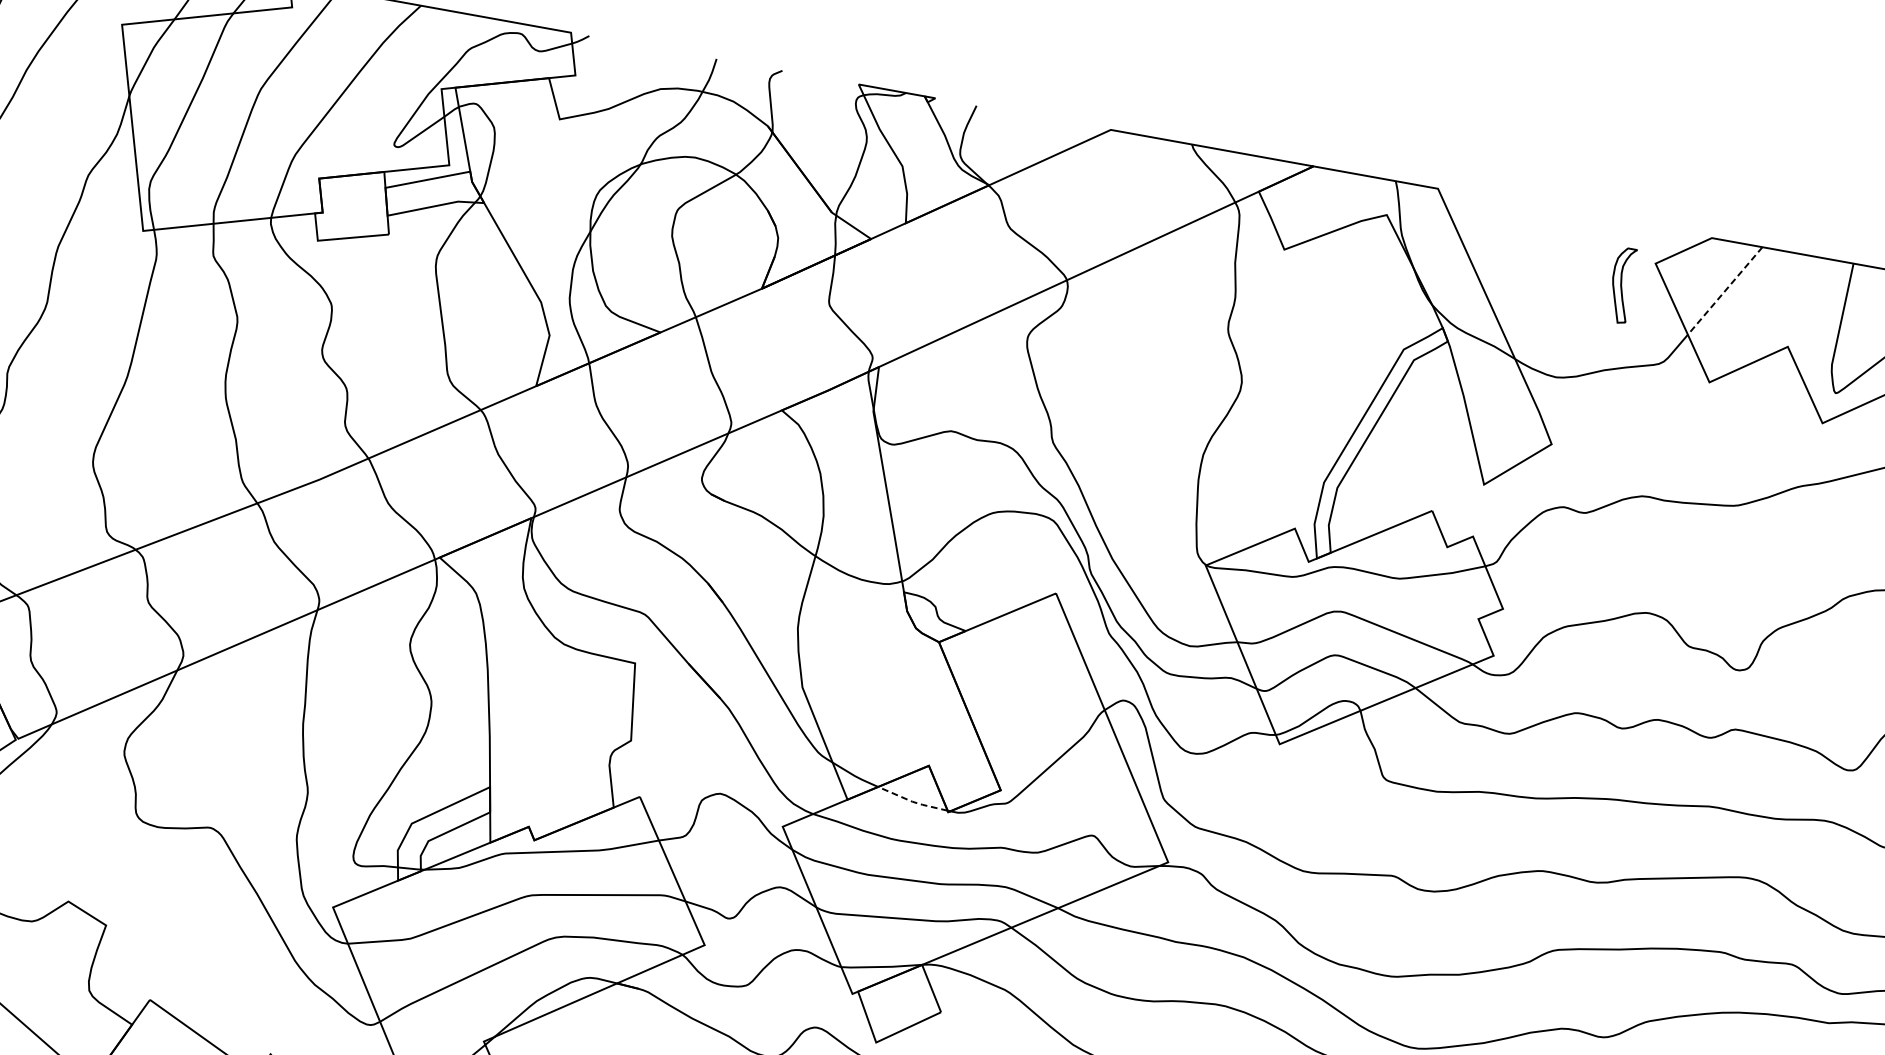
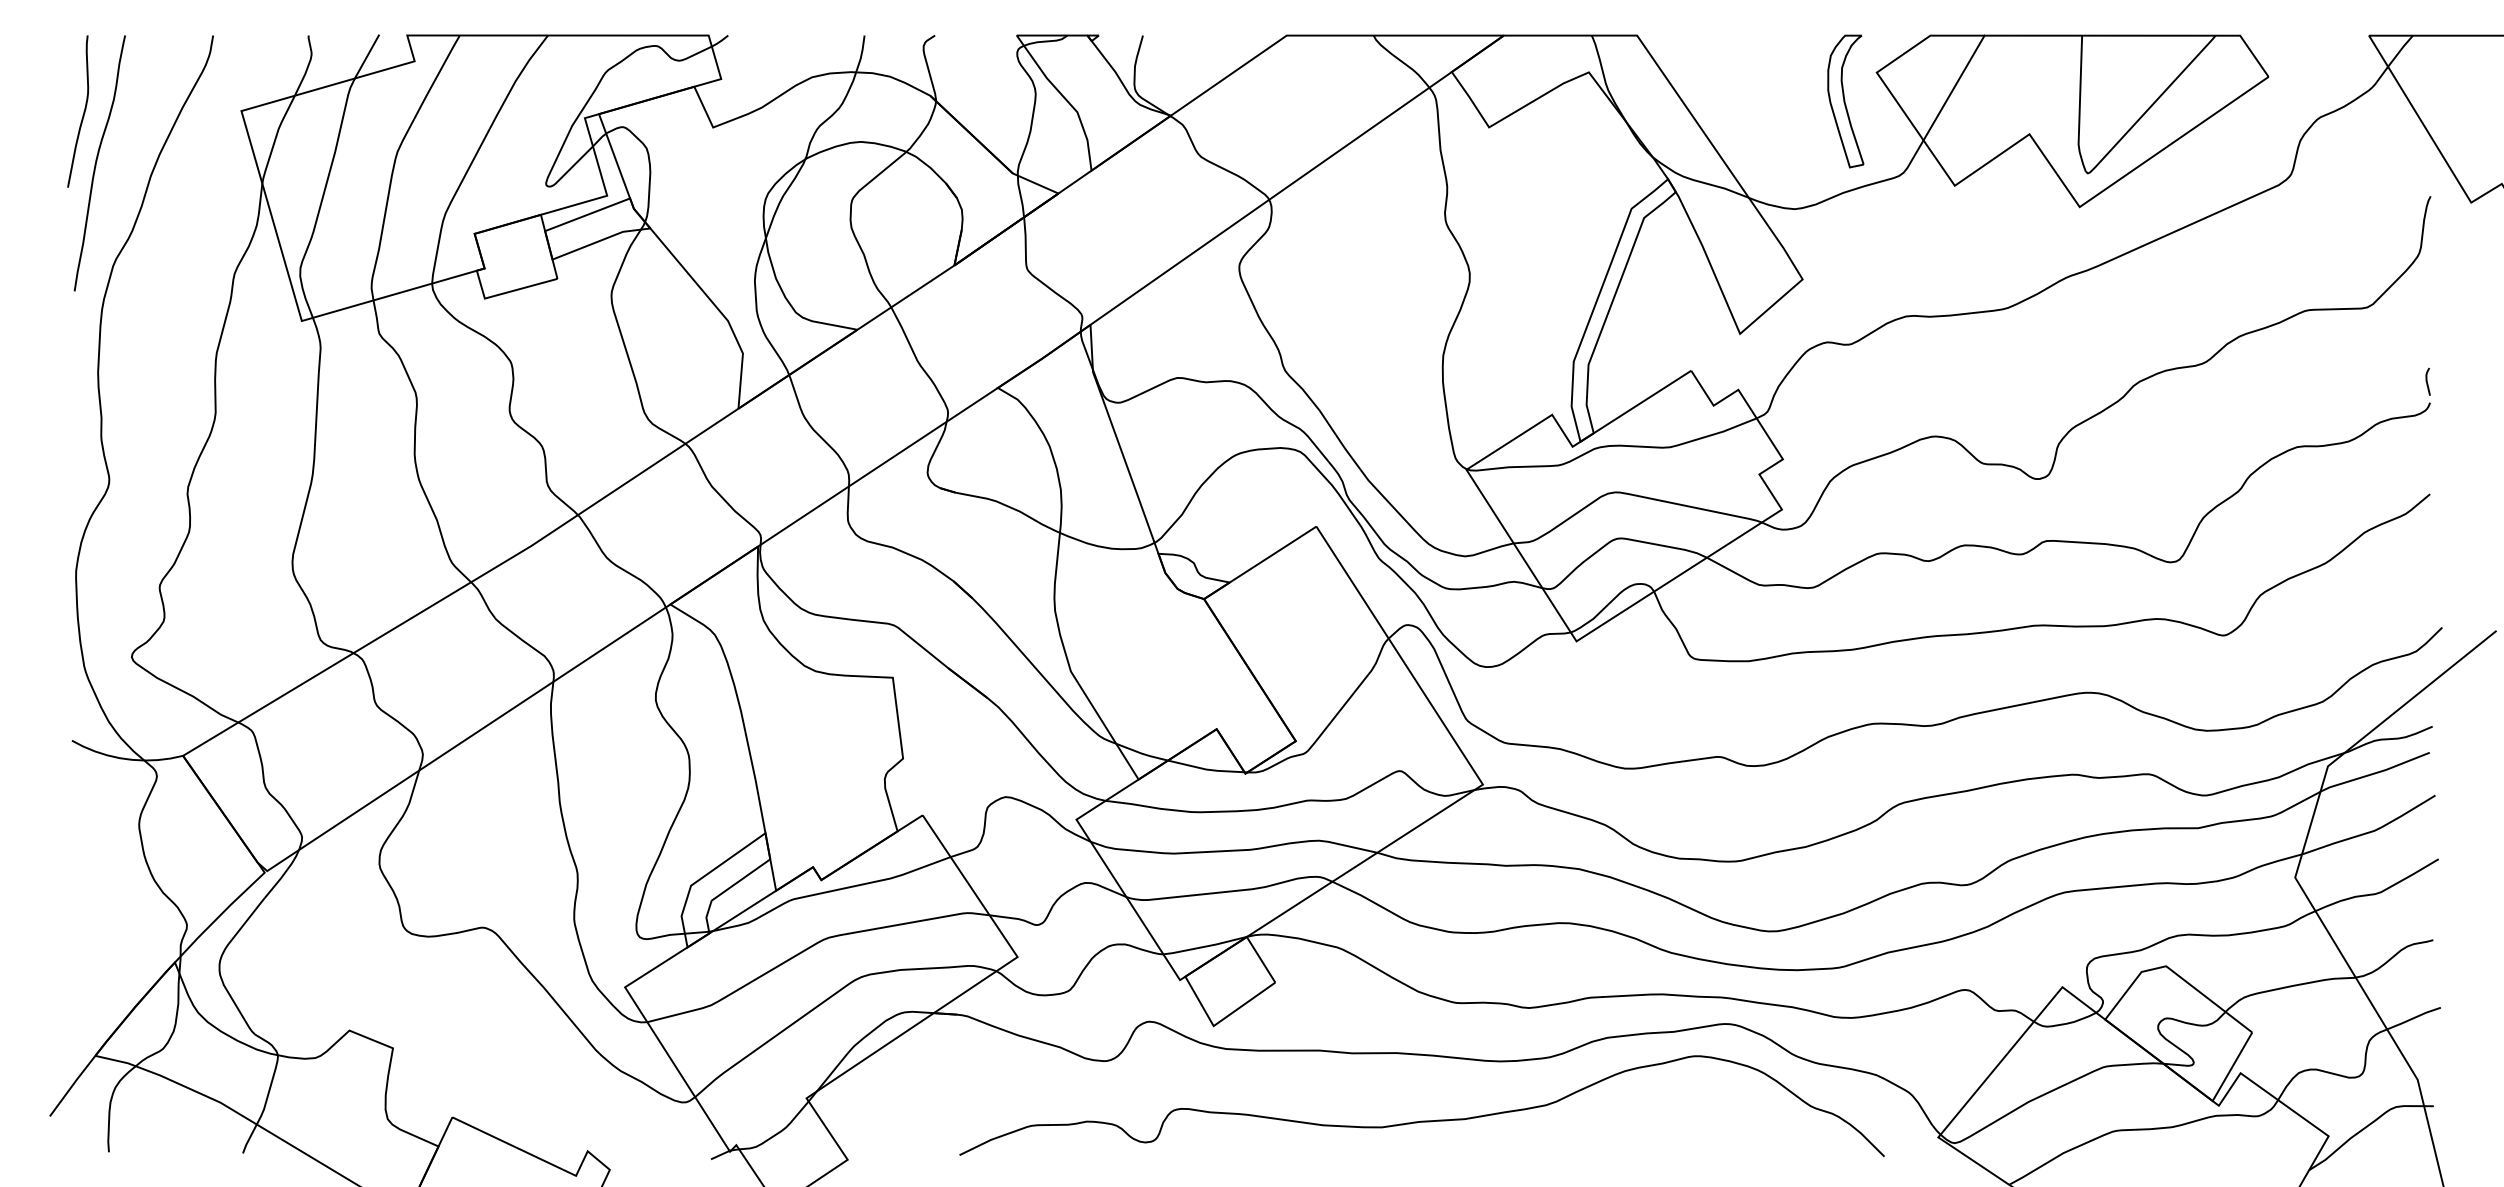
part: (1621, 285) -> (1845, 101), size x1.67
line: (1725, 291) -> (1954, 88), dashed -> solid
line: (912, 801) -> (1206, 769), dashed -> solid

